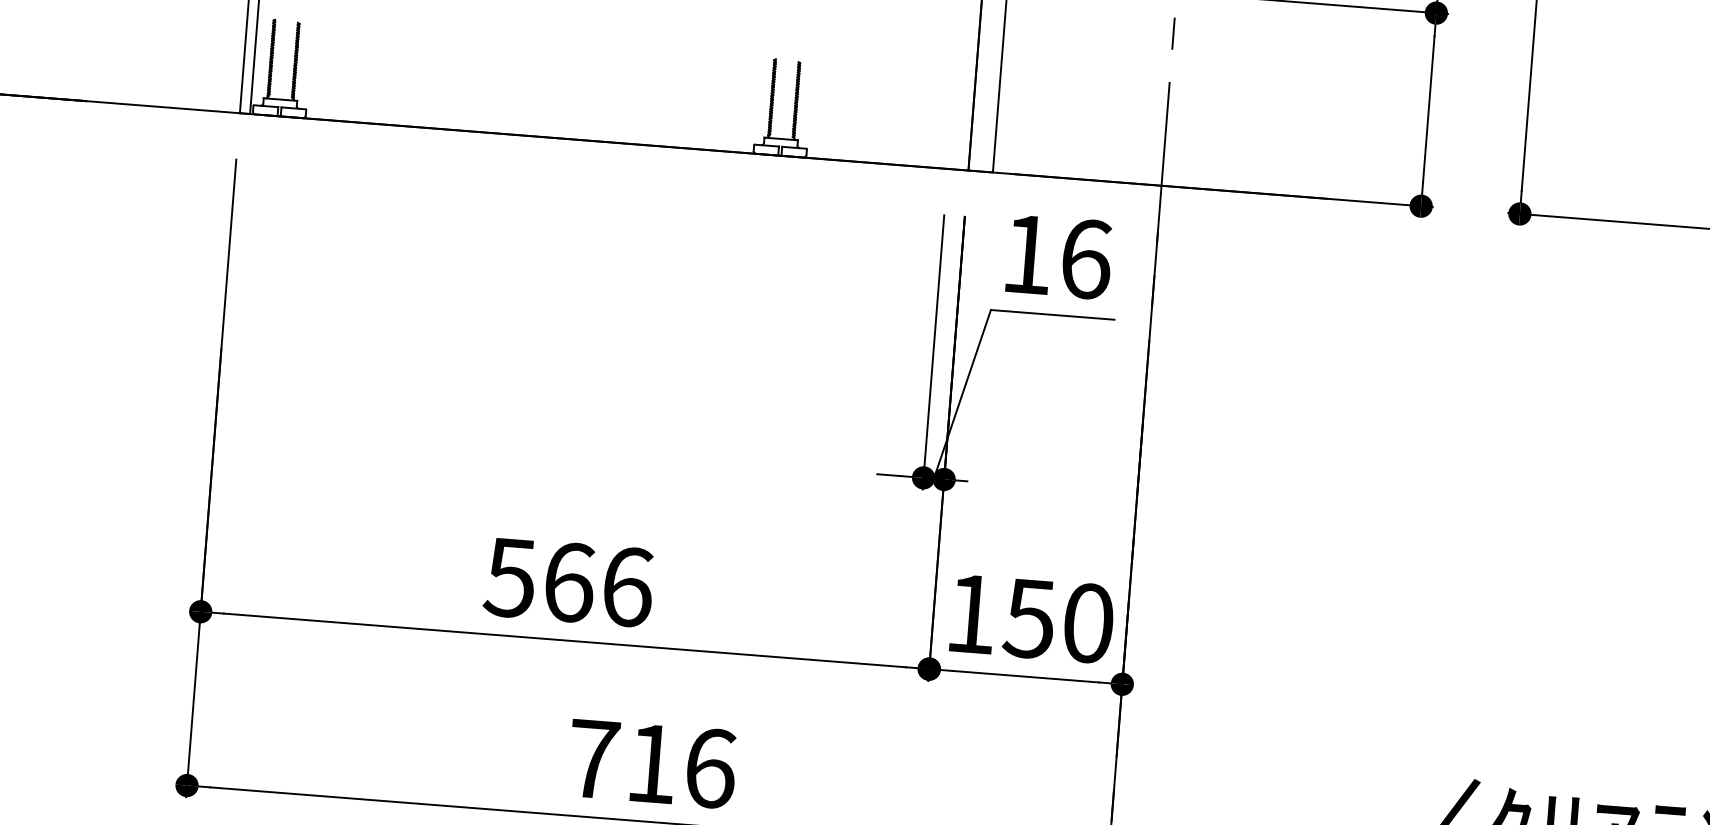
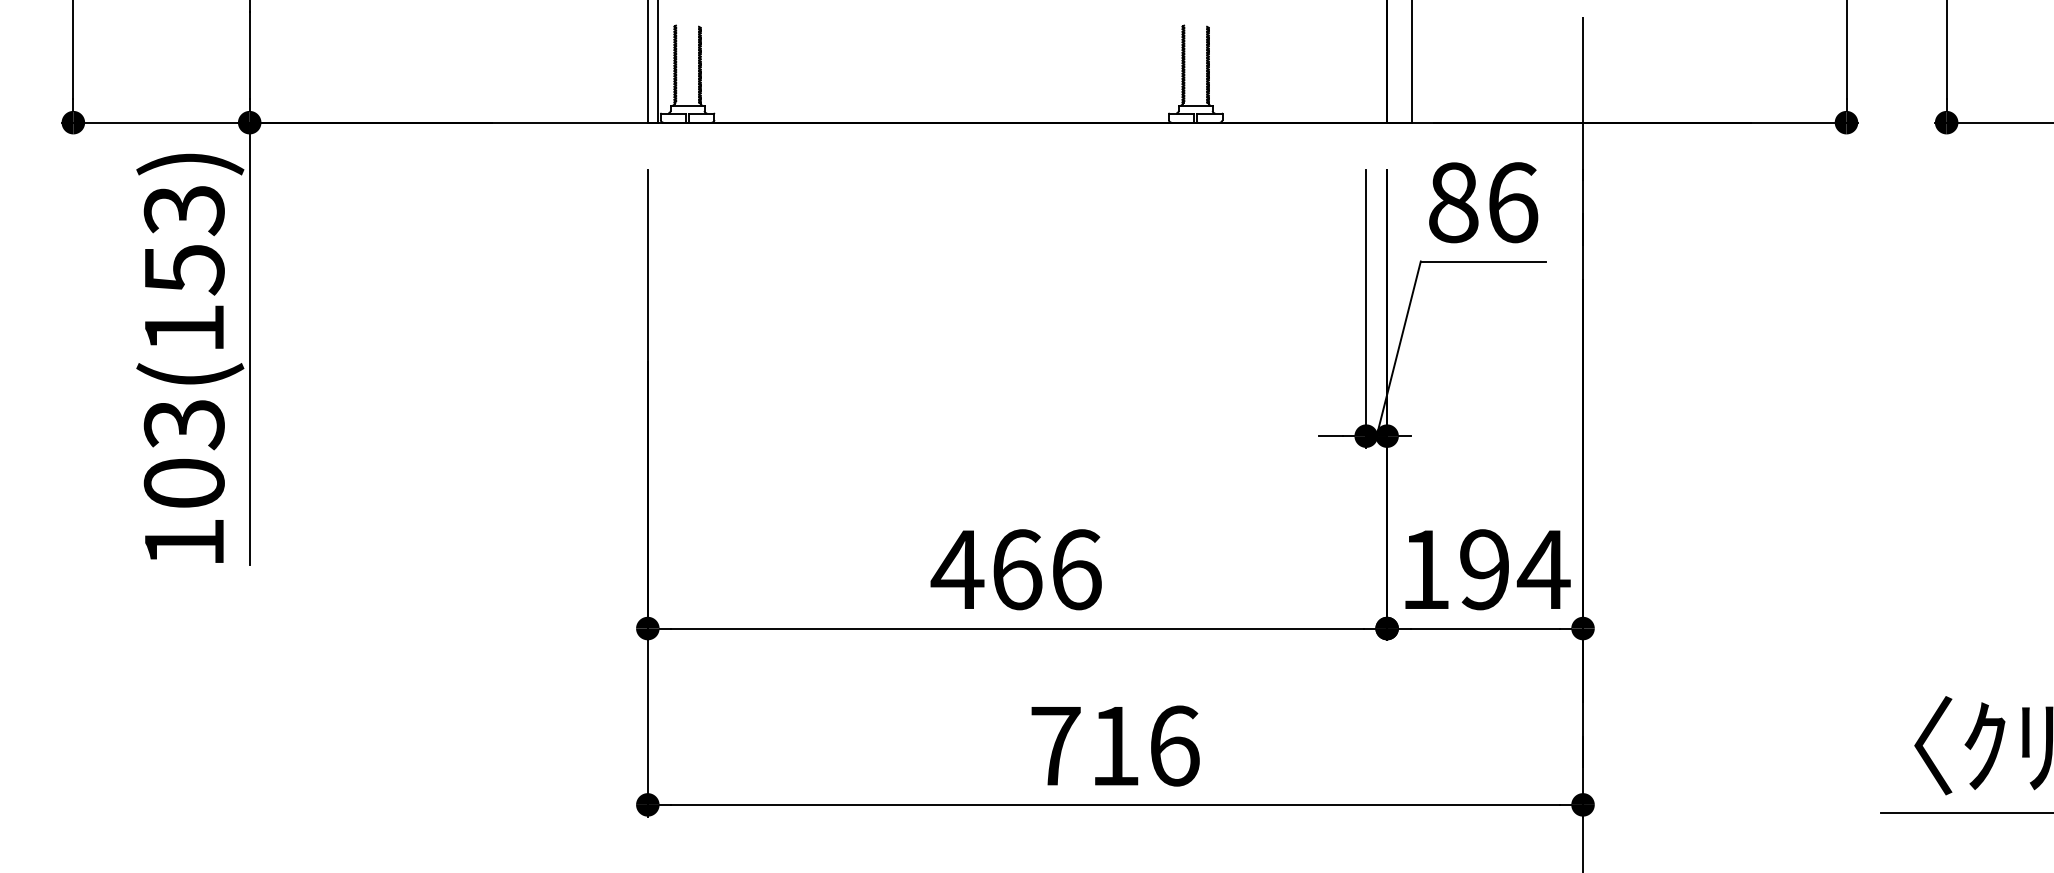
text: (1027, 254) -> (1453, 202), 16 -> 86
text: (510, 578) -> (957, 570), 566 -> 466
text: (1059, 620) -> (1514, 569), 150 -> 194

